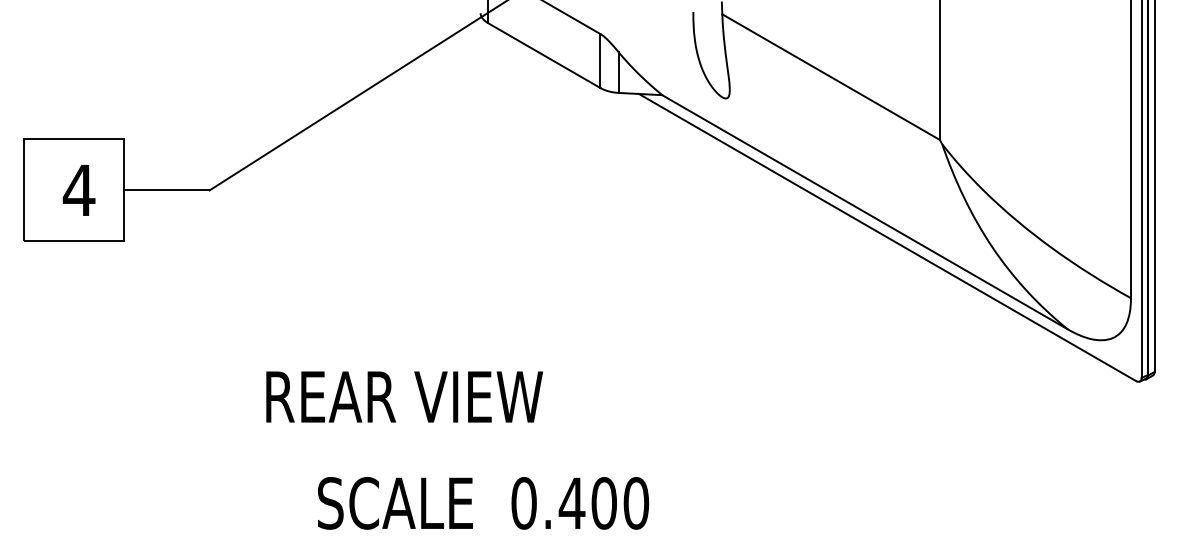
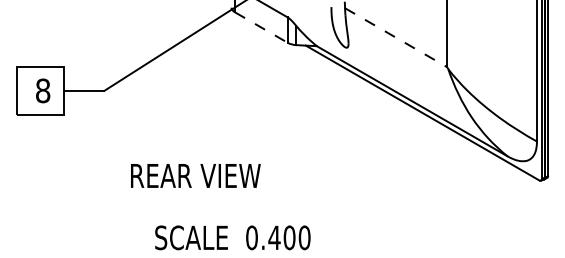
line: (544, 55) -> (261, 27), solid -> dashed
line: (831, 76) -> (396, 37), solid -> dashed
text: (77, 189) -> (42, 90), 4 -> 8
text: (403, 396) -> (195, 175), moved

